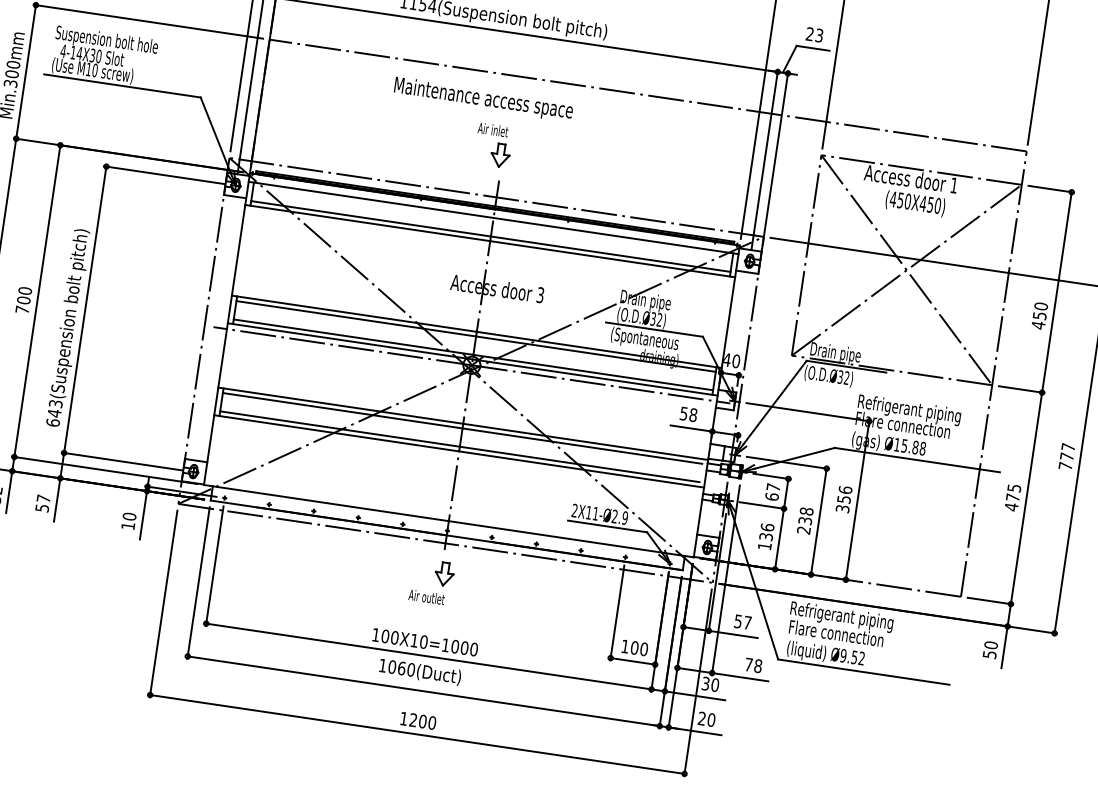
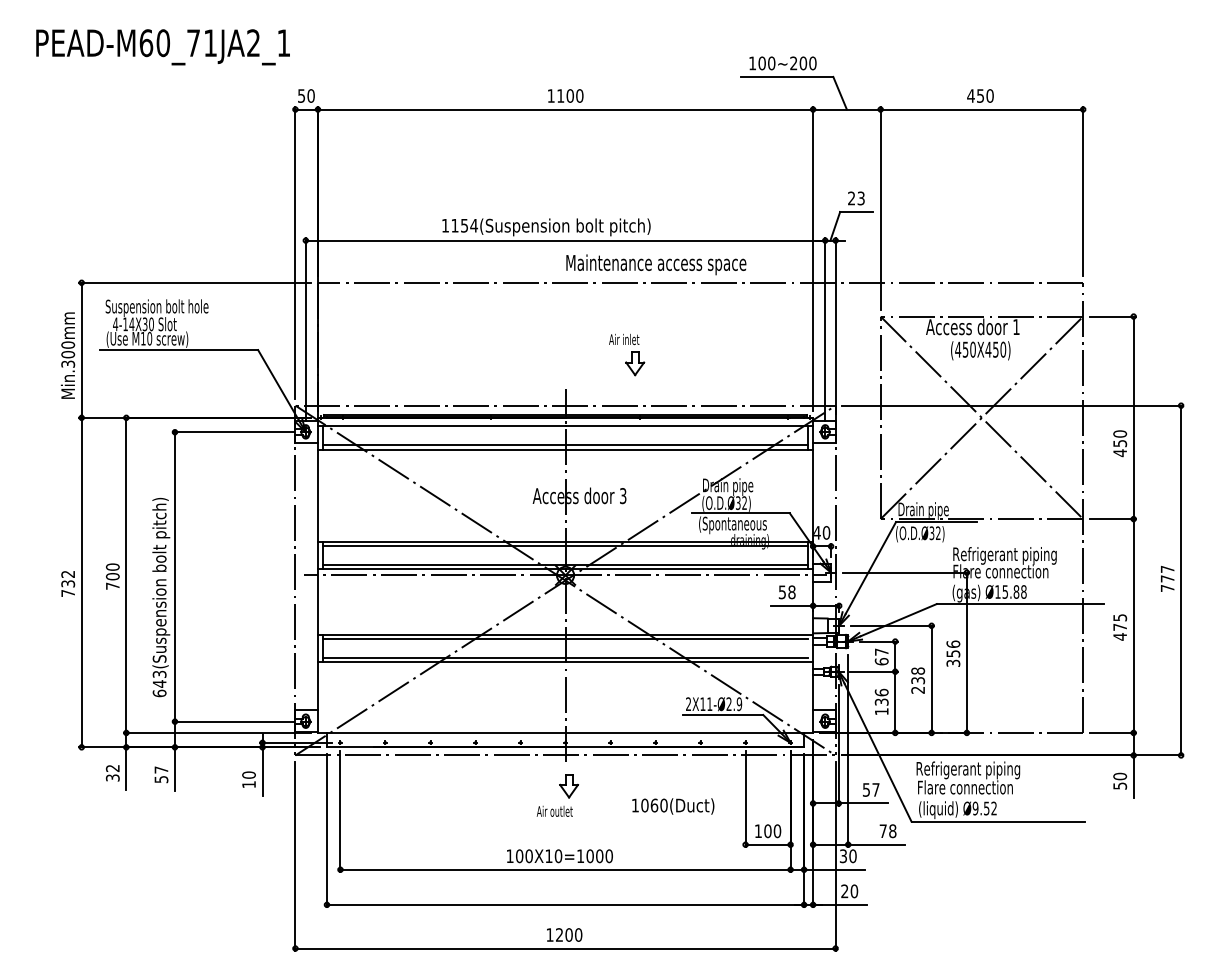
text: (483, 99) -> (656, 264), moved
part: (494, 146) -> (627, 355), moved
text: (420, 672) -> (673, 806), moved

